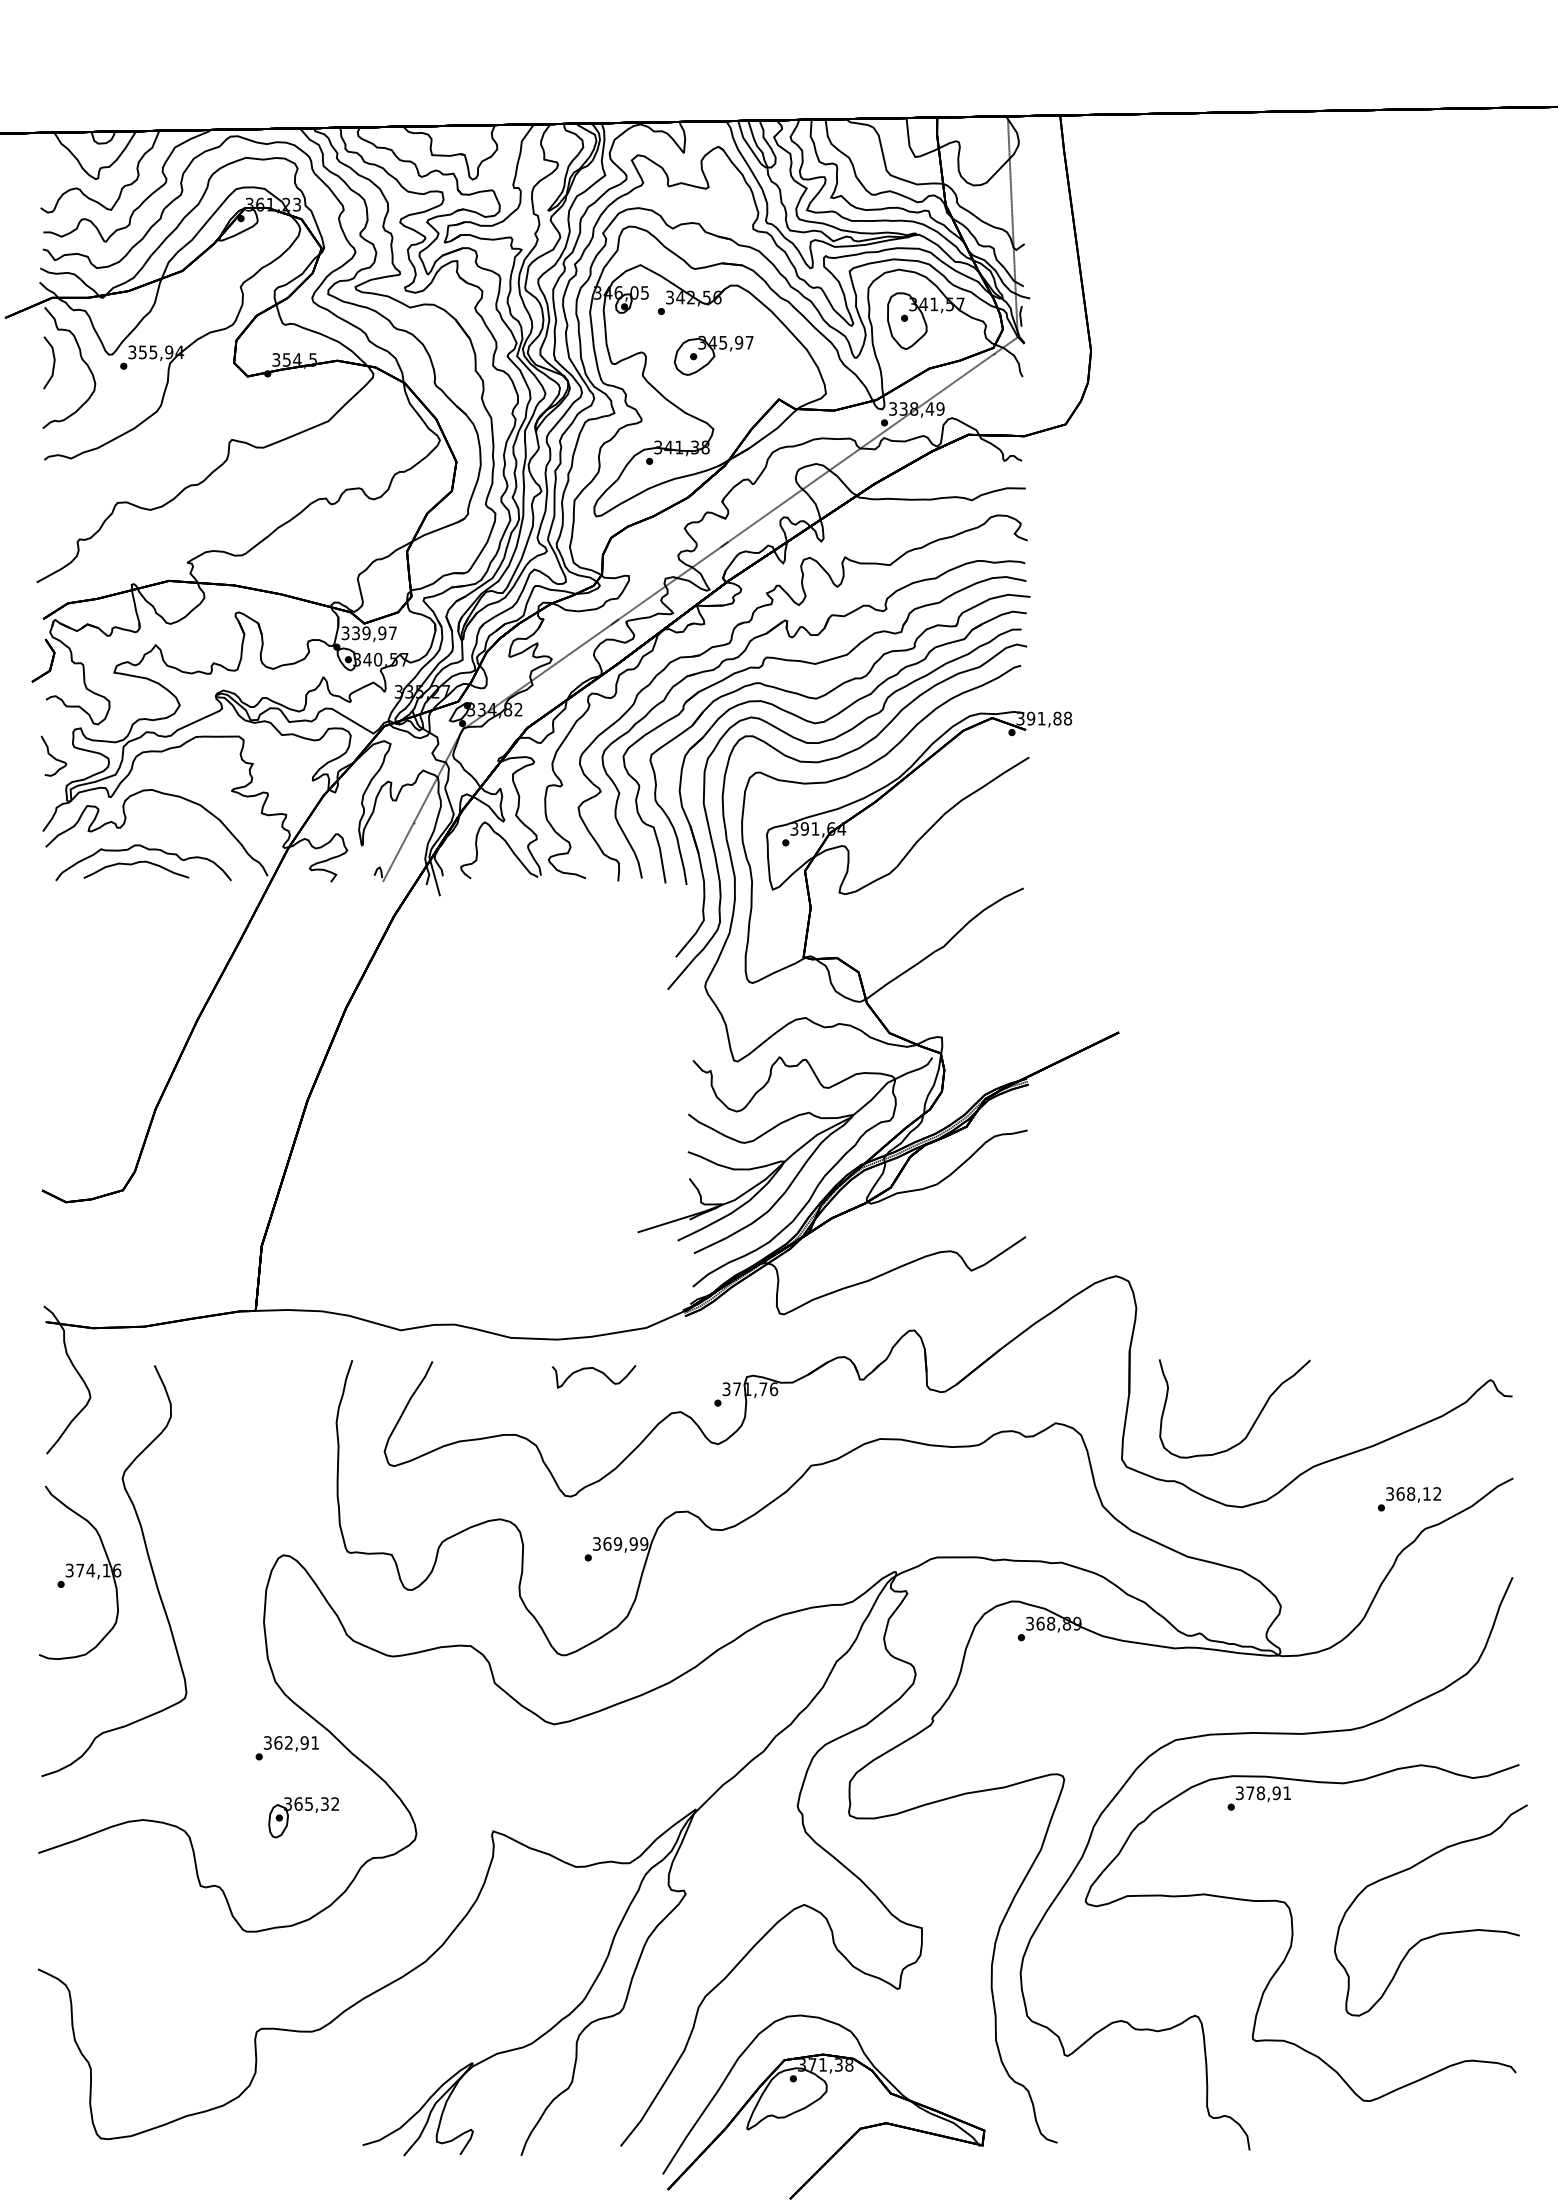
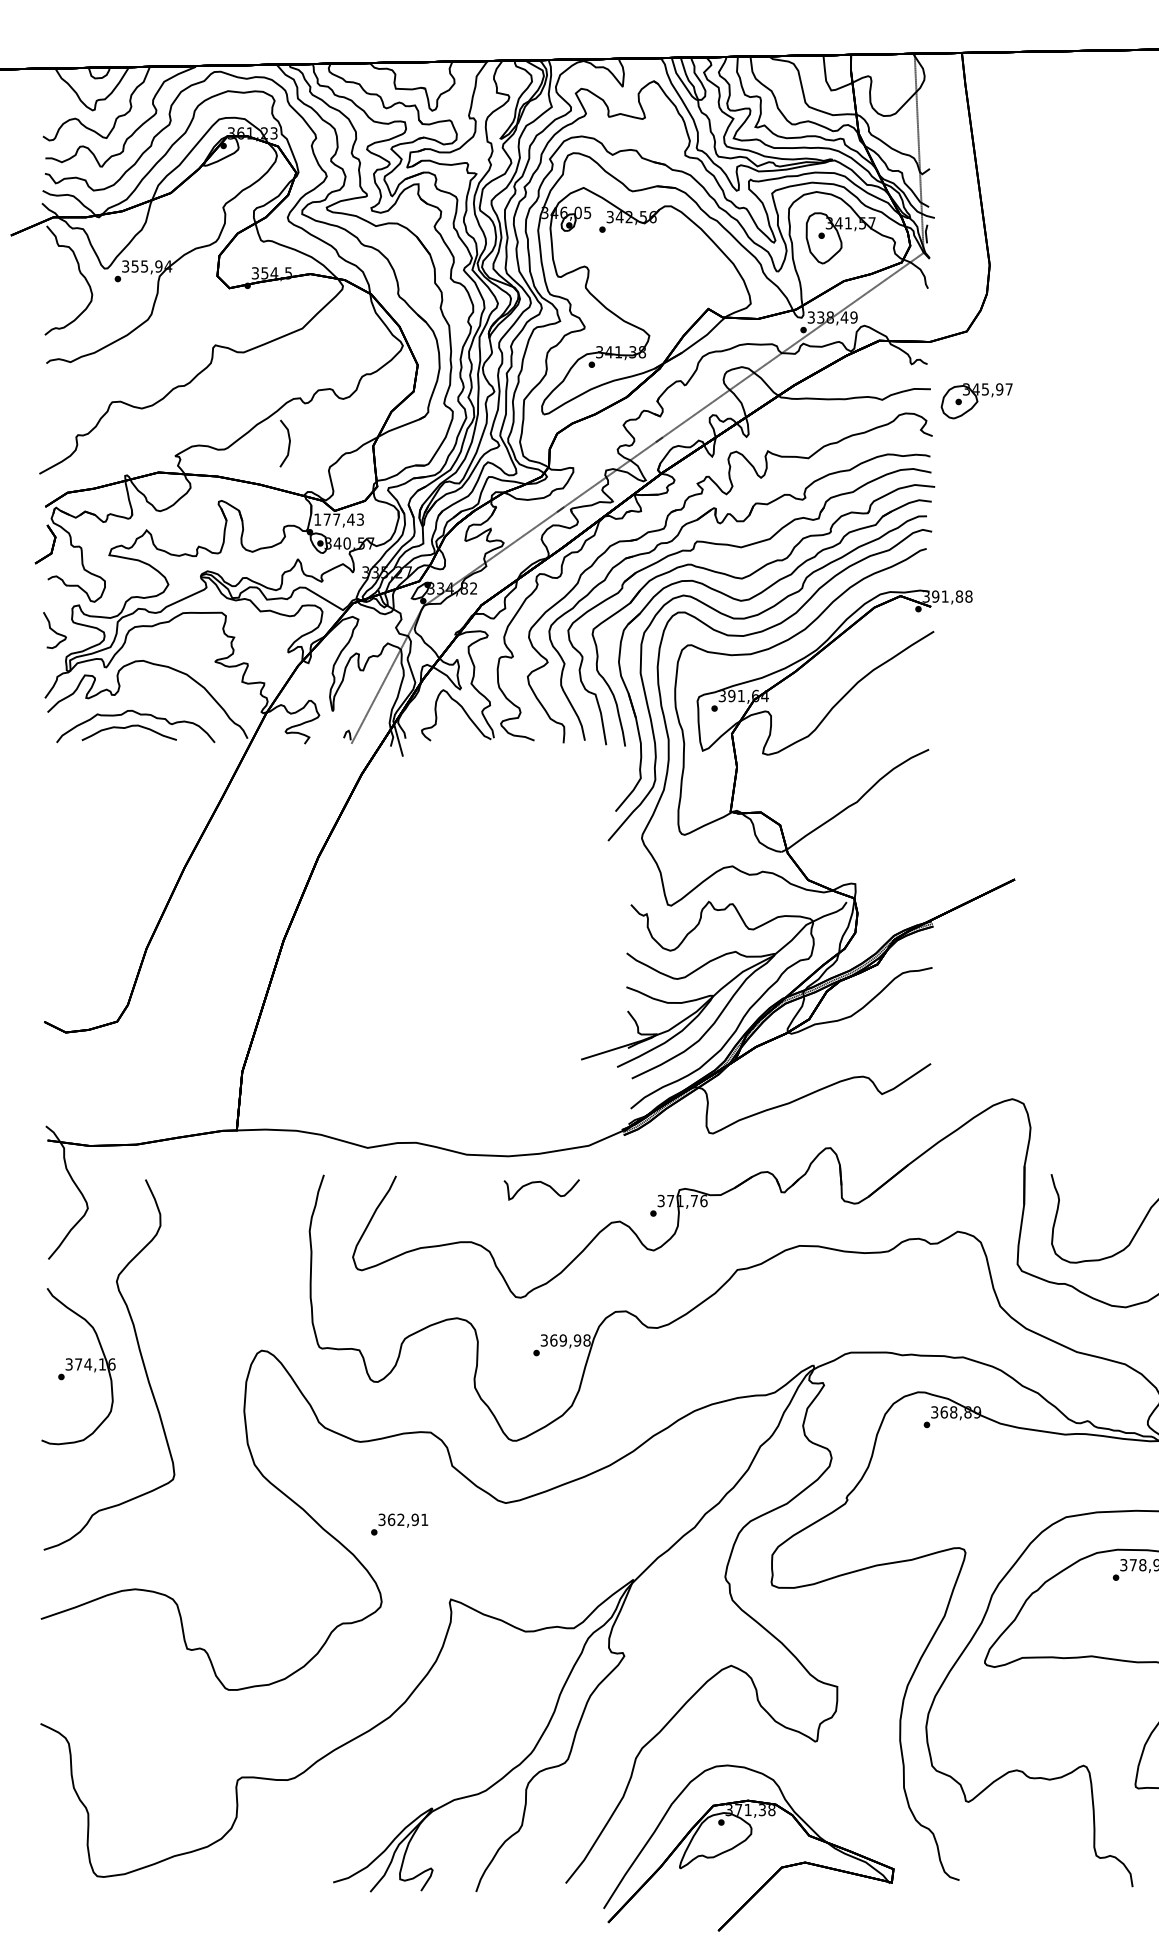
part: (713, 355) -> (976, 400), moved
part: (49, 362) -> (285, 443), moved
text: (368, 633) -> (338, 519), 339,97 -> 177,43
text: (644, 1543) -> (587, 1340), 369,99 -> 369,98
text: (286, 1748) -> (398, 1524), moved
part: (301, 1810) -> (278, 1580), removed

